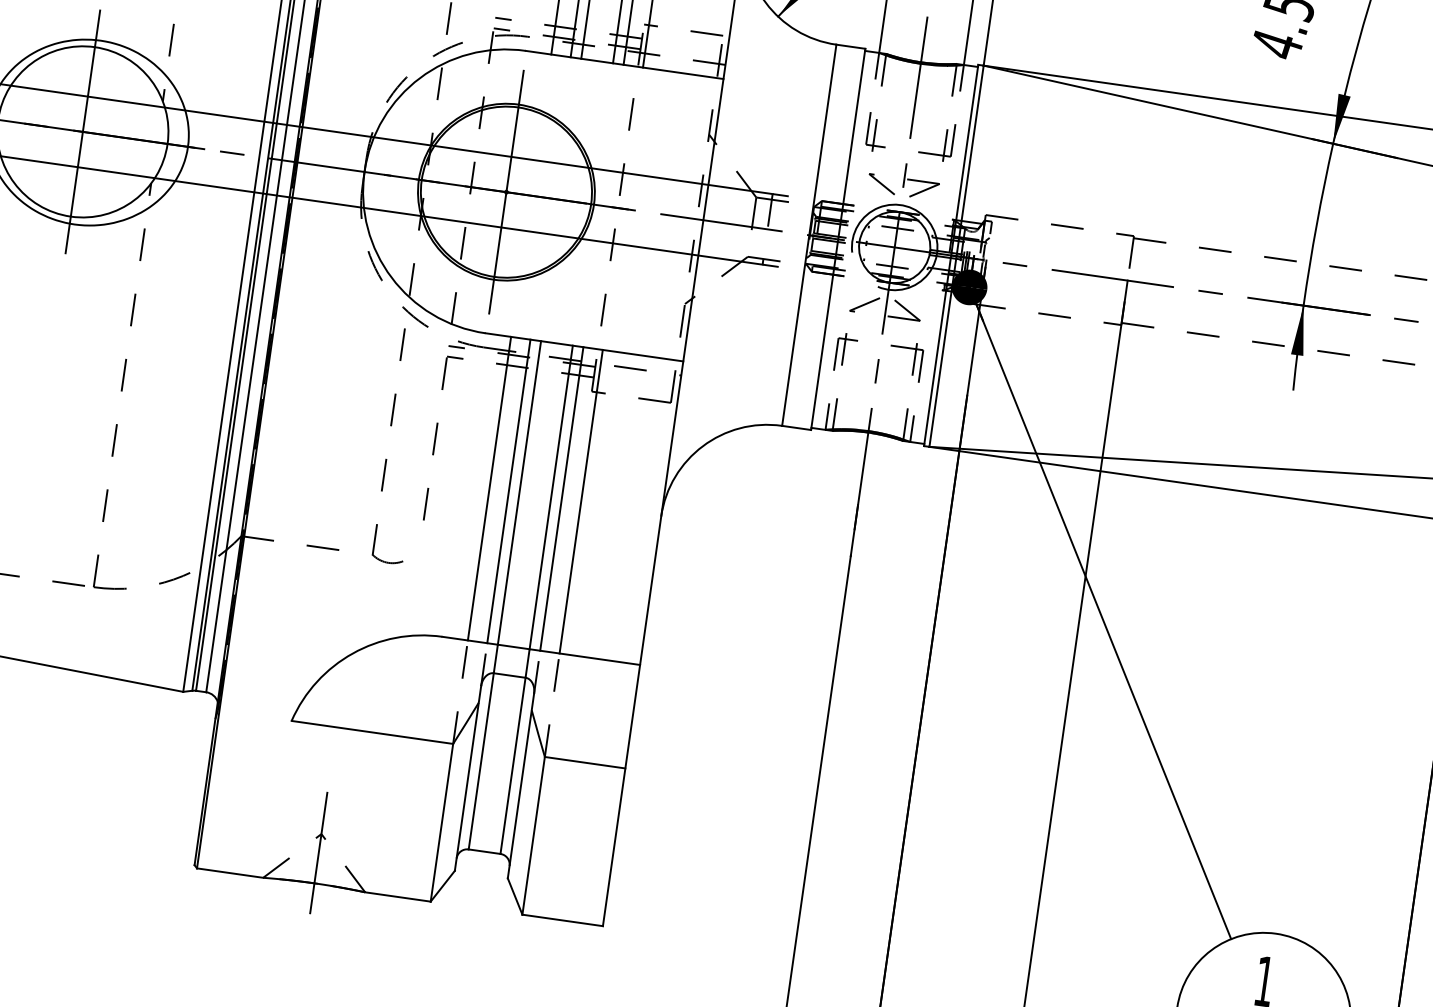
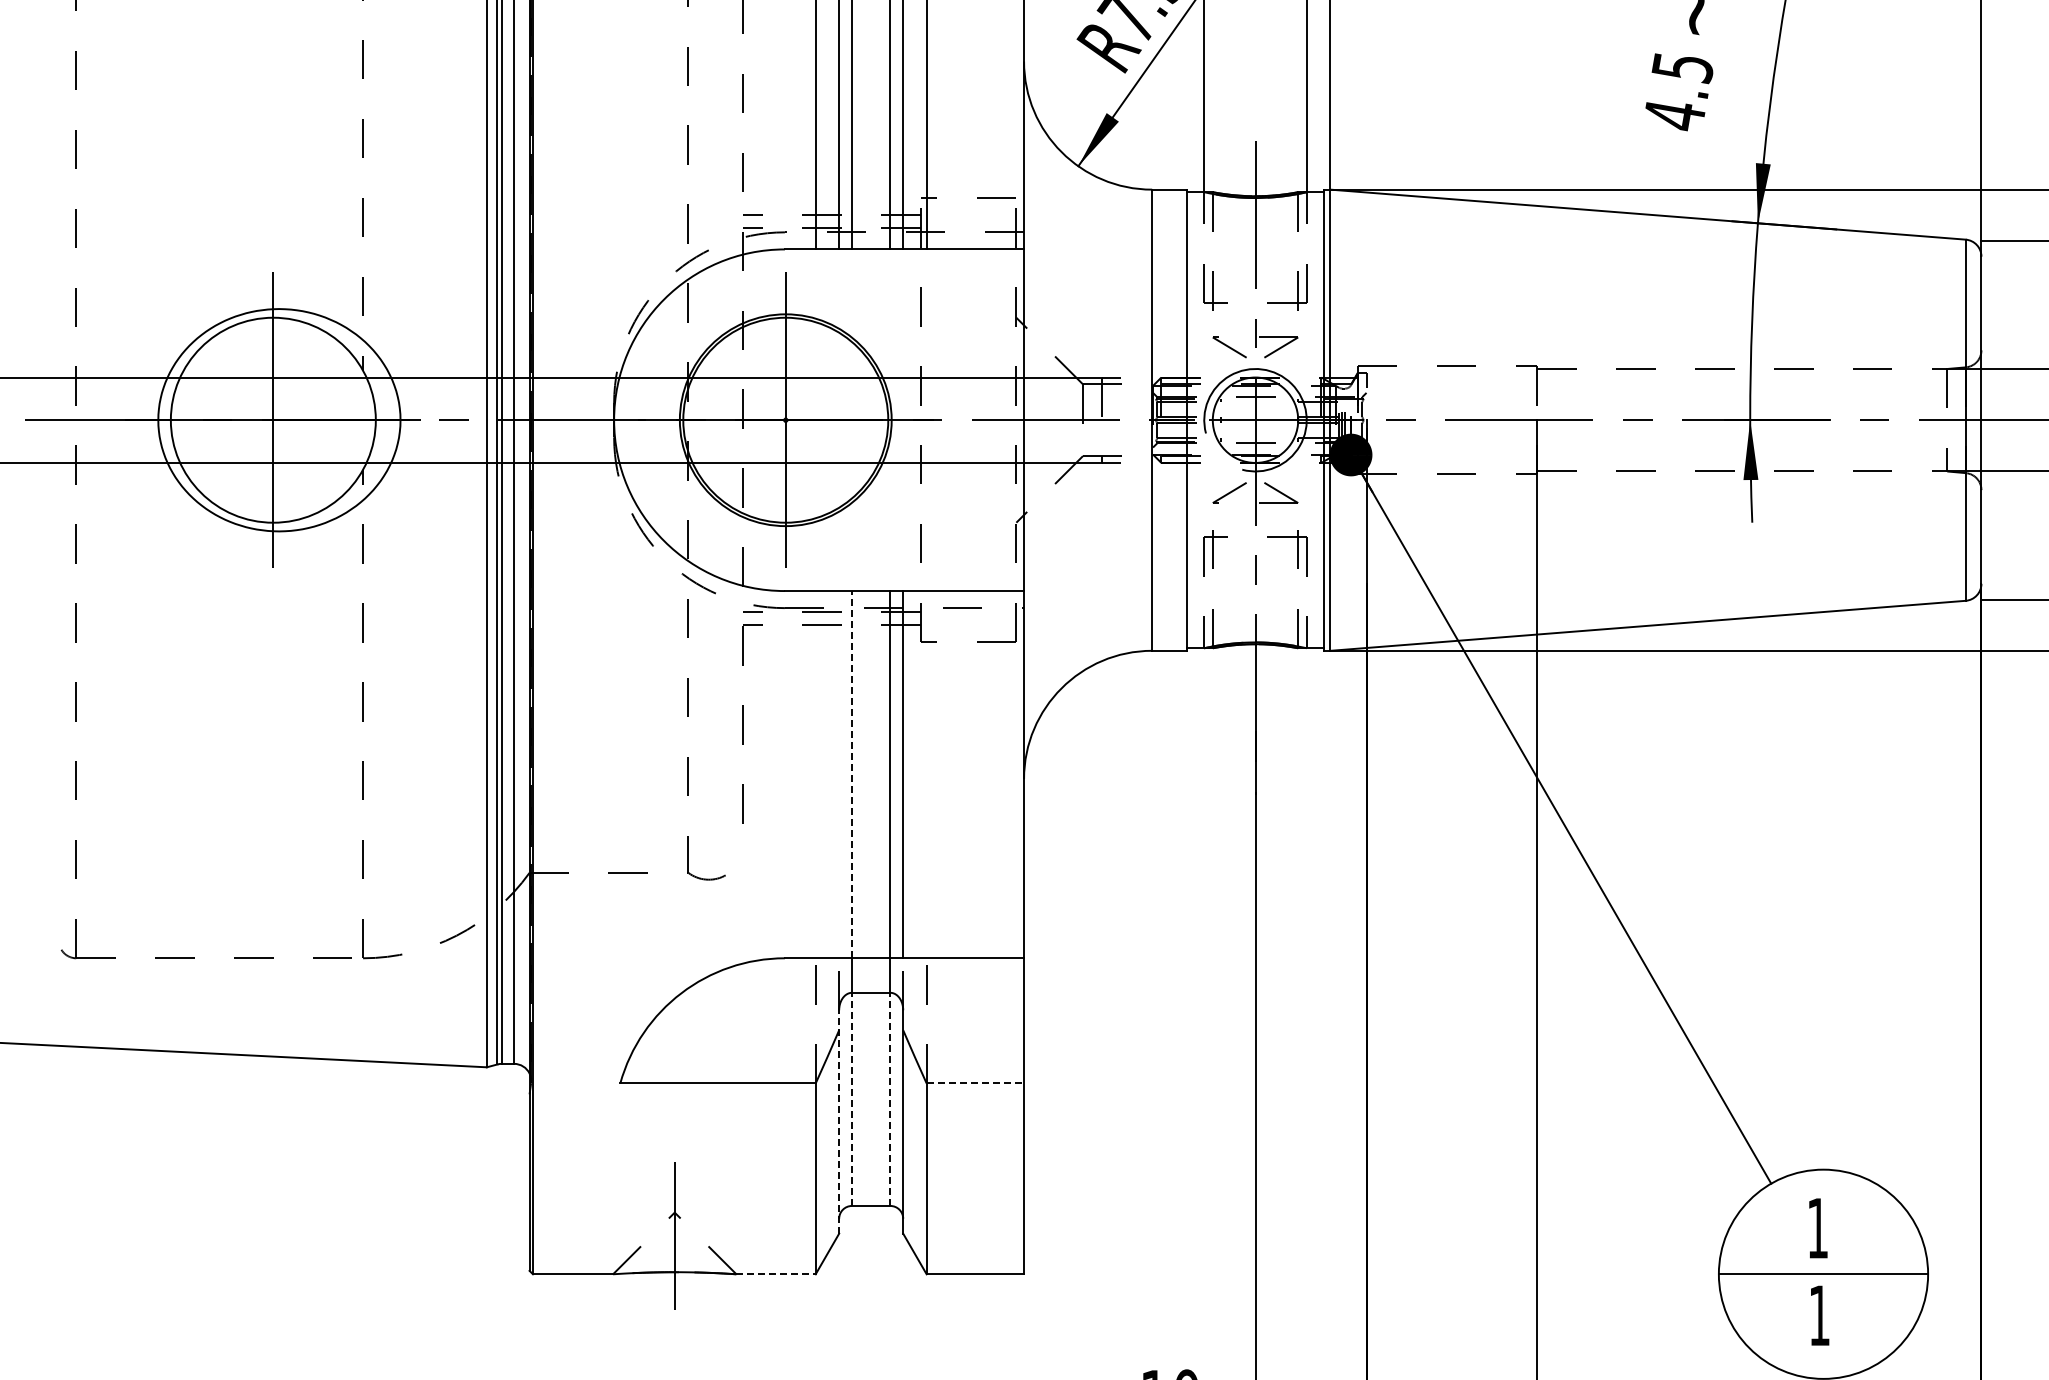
line: (489, 488) -> (815, 774), removed
line: (509, 491) -> (839, 774), removed
line: (519, 492) -> (851, 774), solid -> dashed
line: (581, 501) -> (926, 774), removed
line: (480, 761) -> (851, 1099), solid -> dashed
line: (585, 762) -> (975, 1083), solid -> dashed
line: (513, 765) -> (890, 1099), solid -> dashed
line: (468, 778) -> (839, 1121), solid -> dashed
line: (398, 897) -> (776, 1274), solid -> dashed

